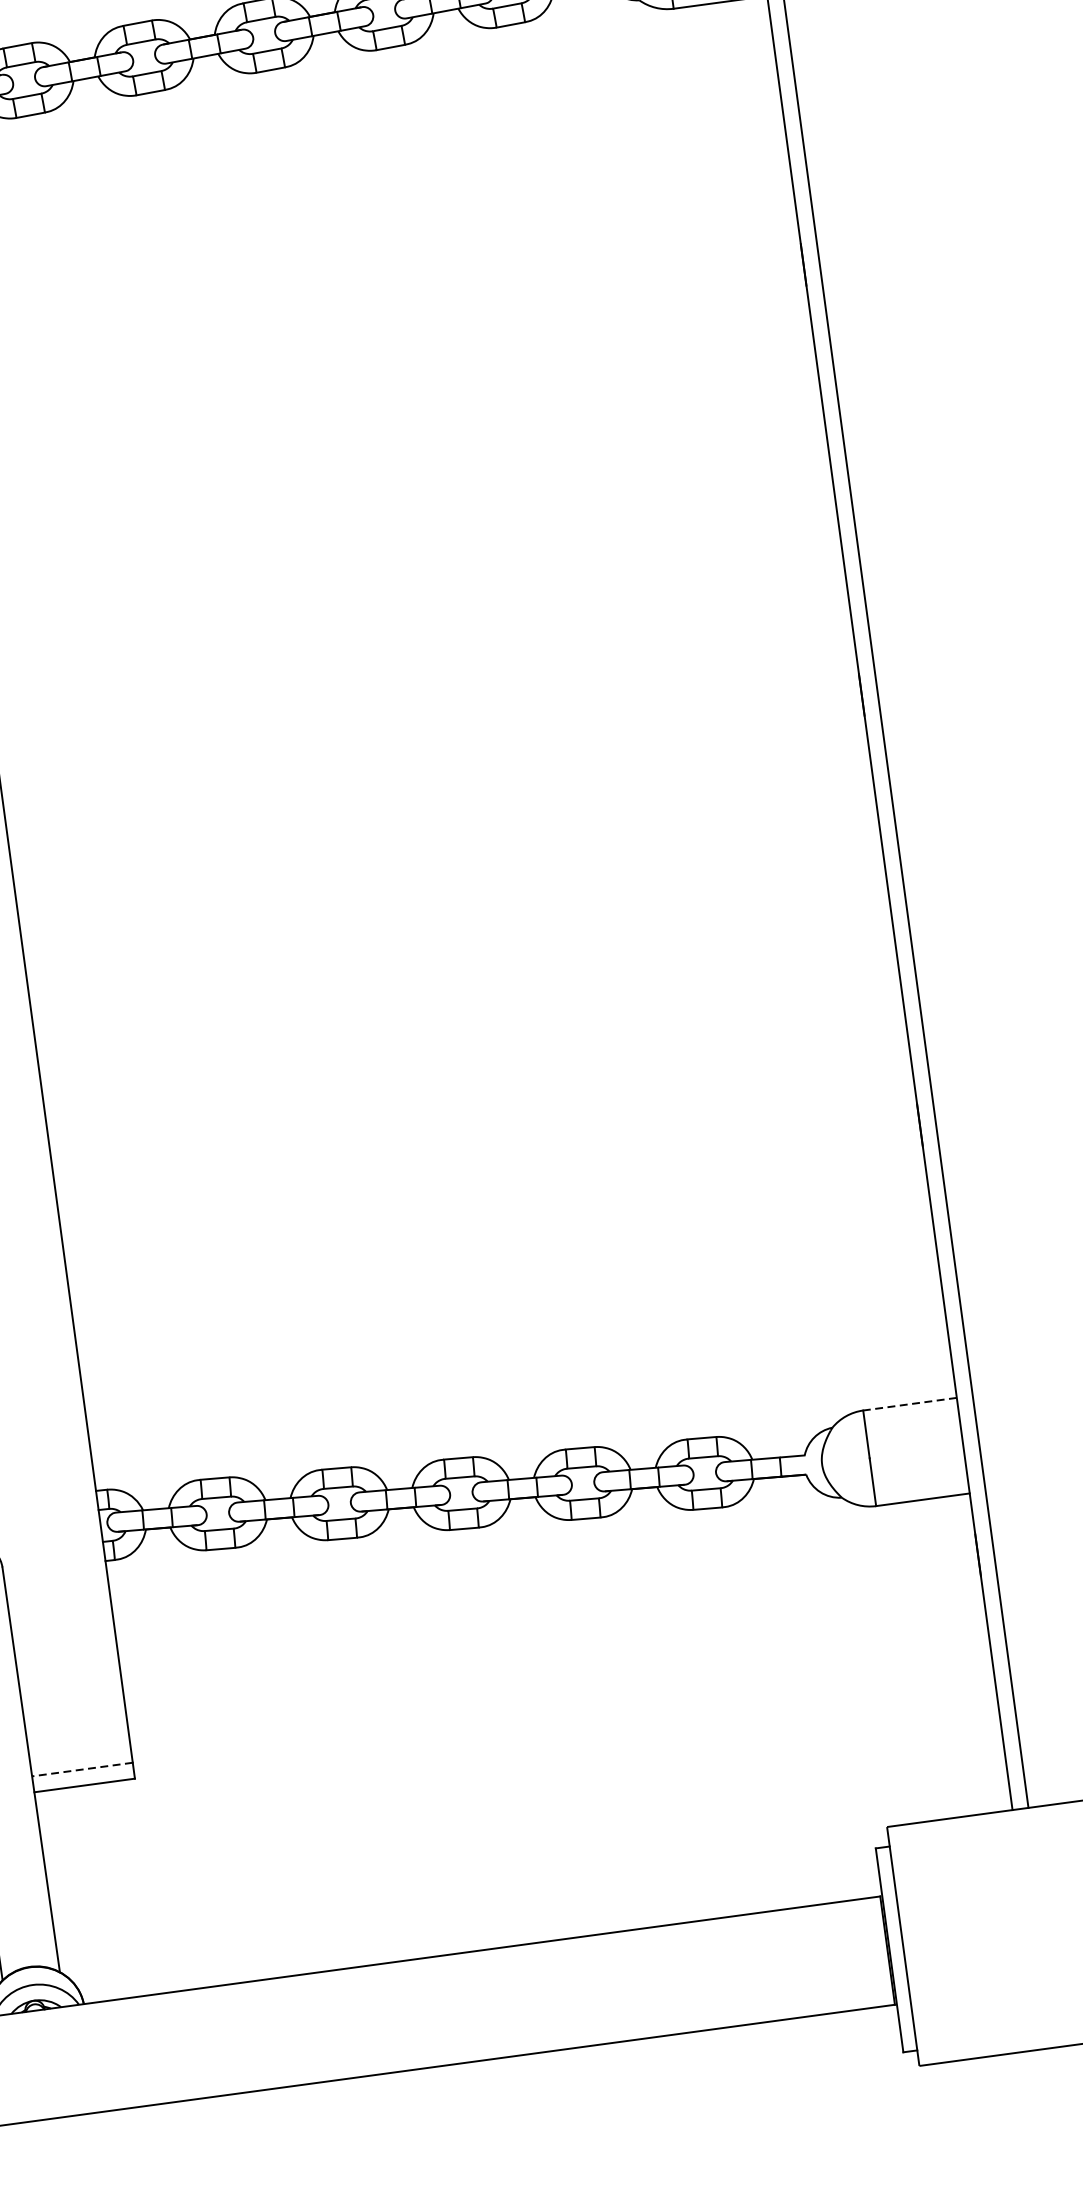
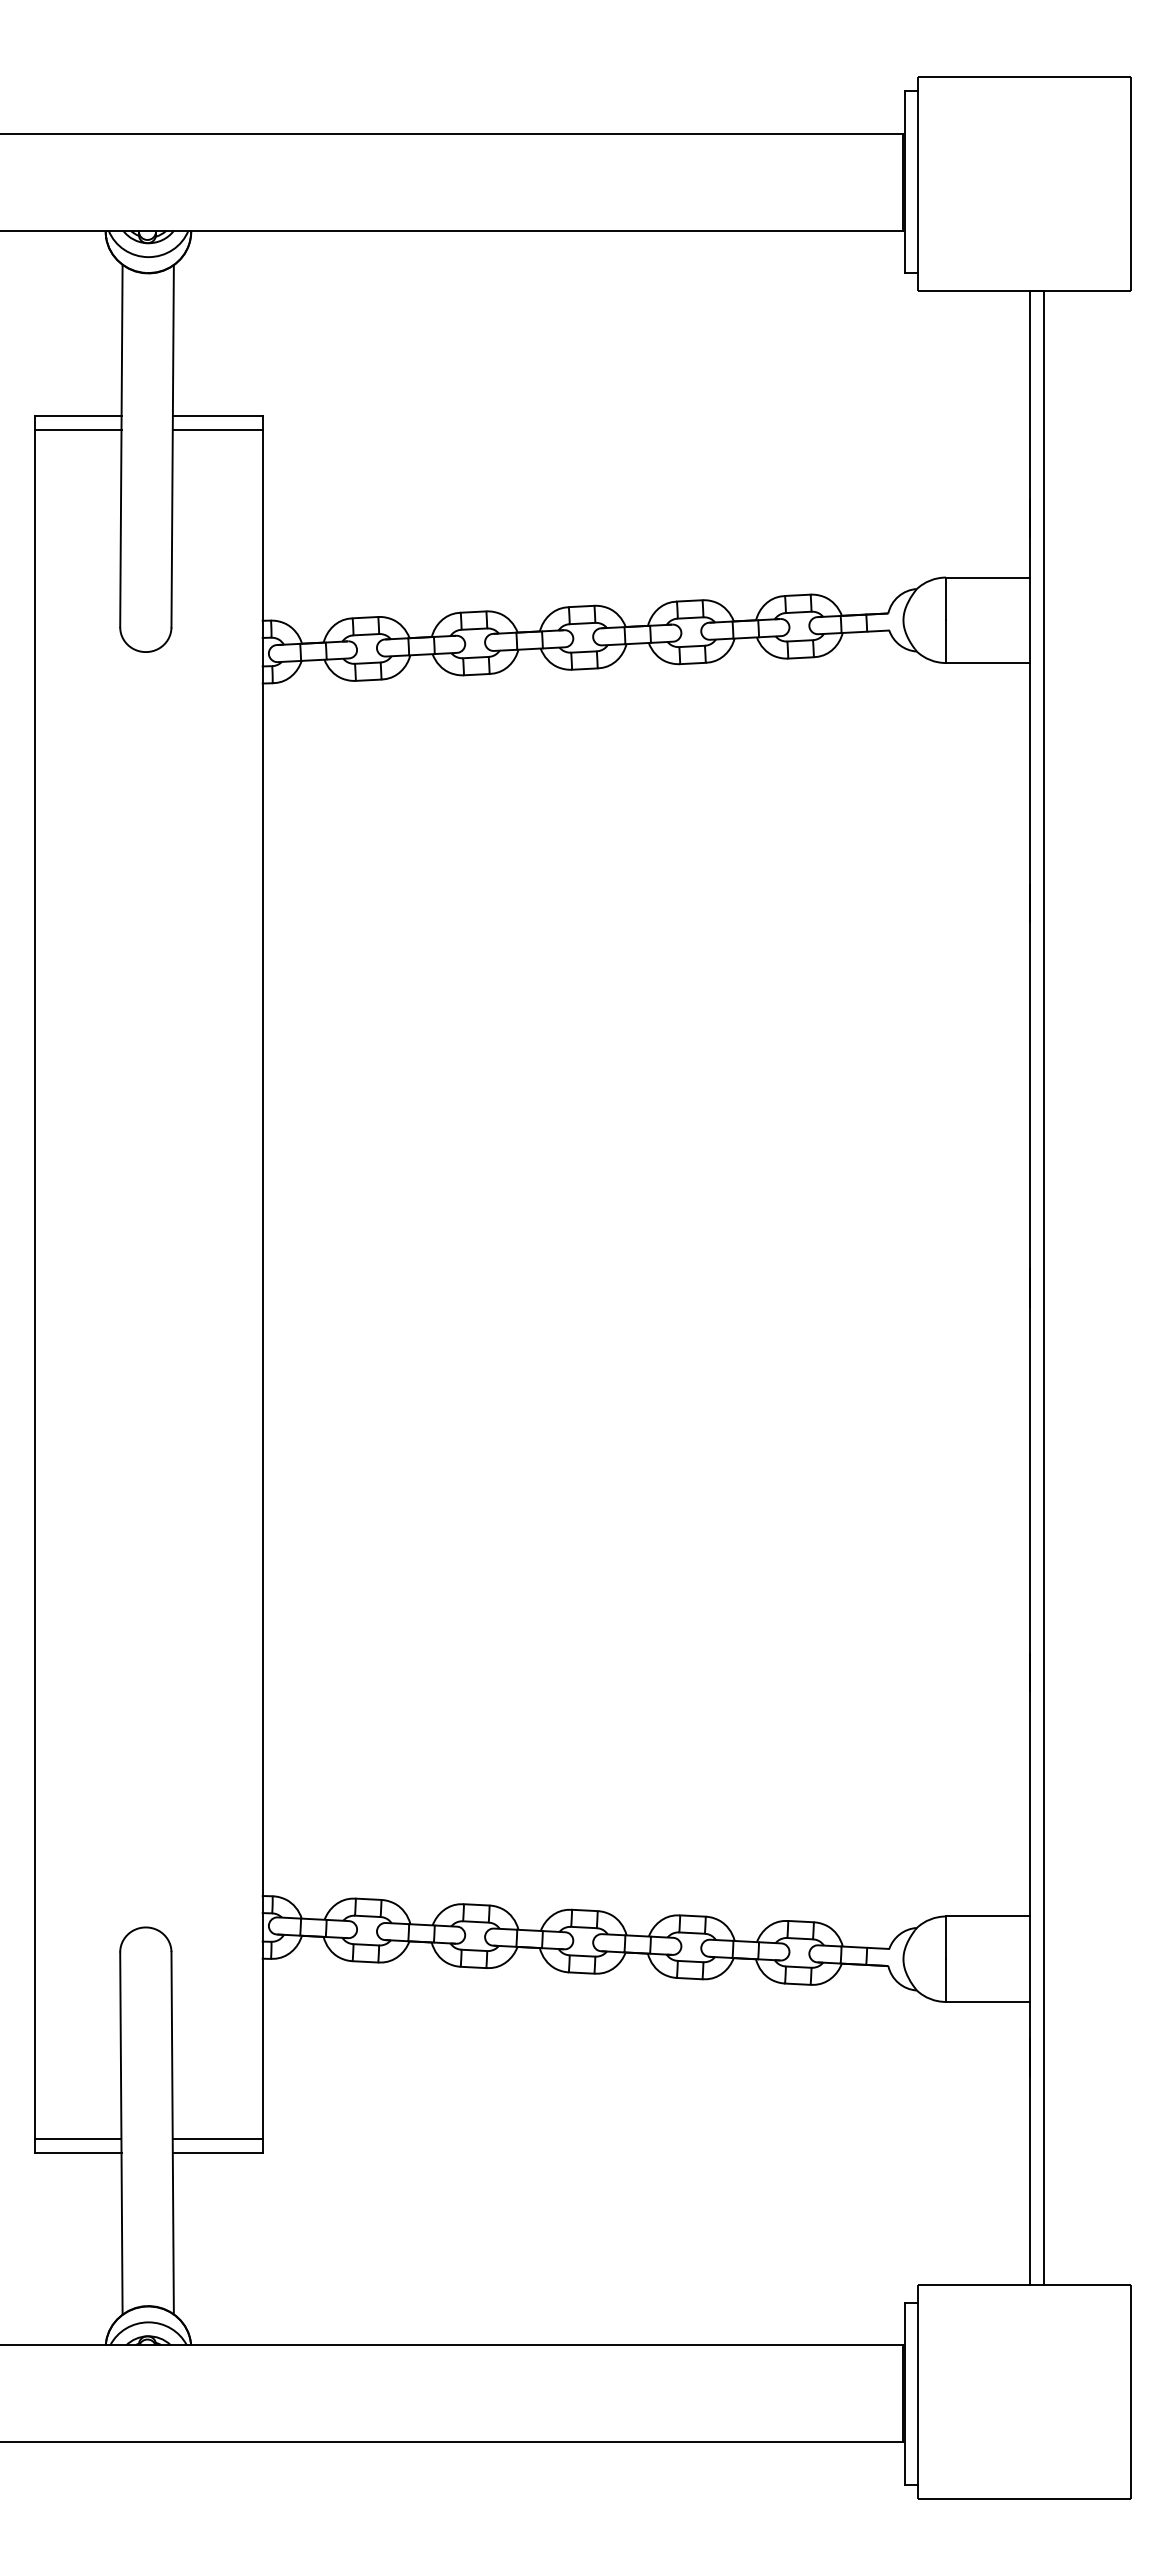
line: (909, 1404) -> (987, 1916), dashed -> solid
line: (82, 1770) -> (217, 2139), dashed -> solid

